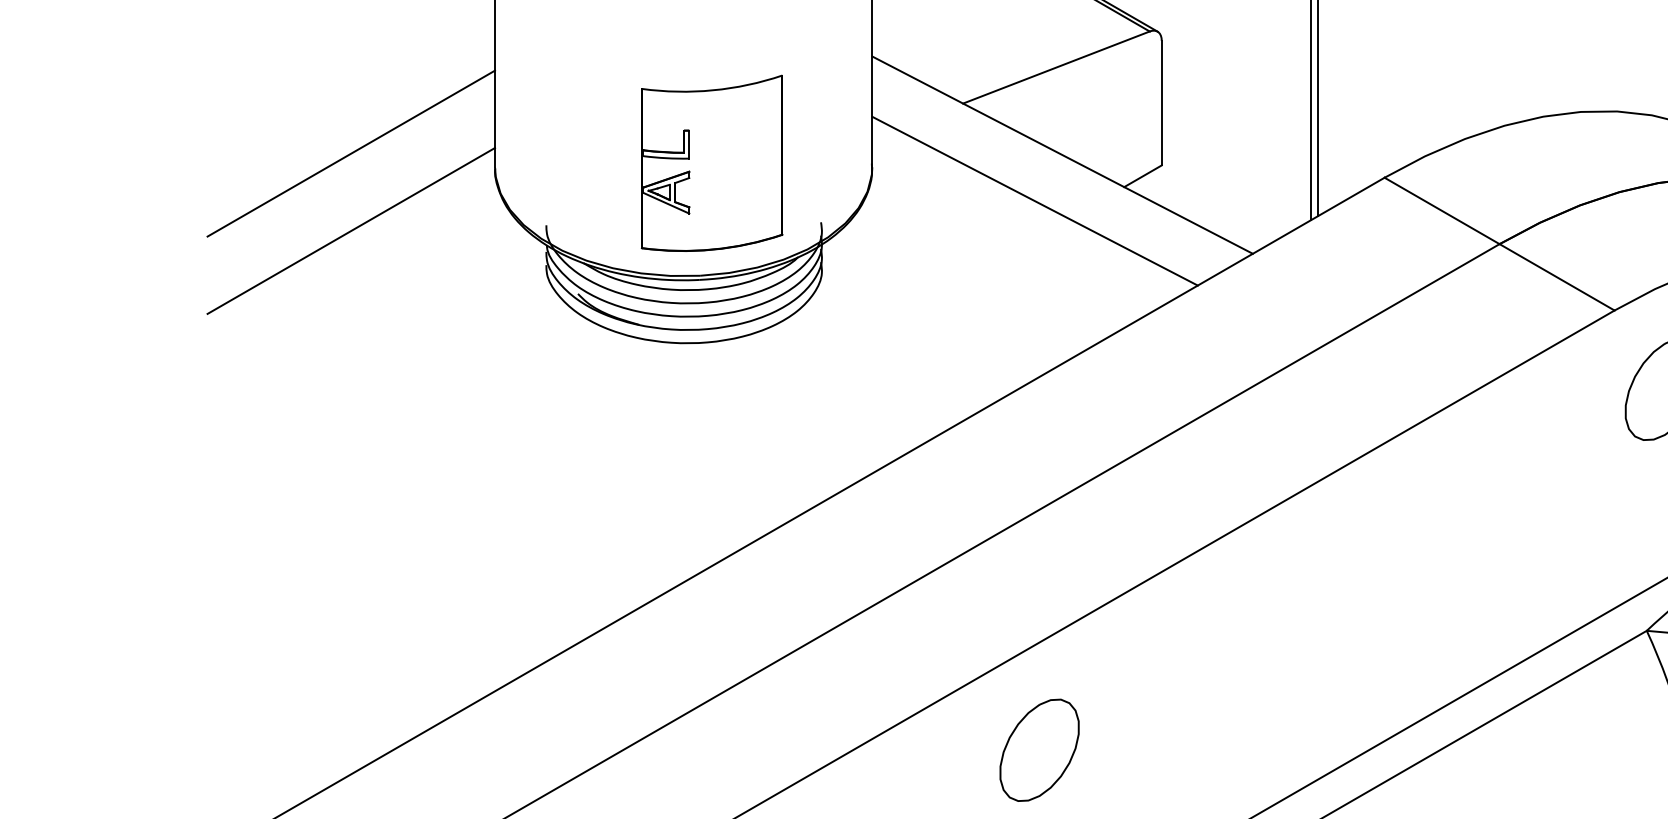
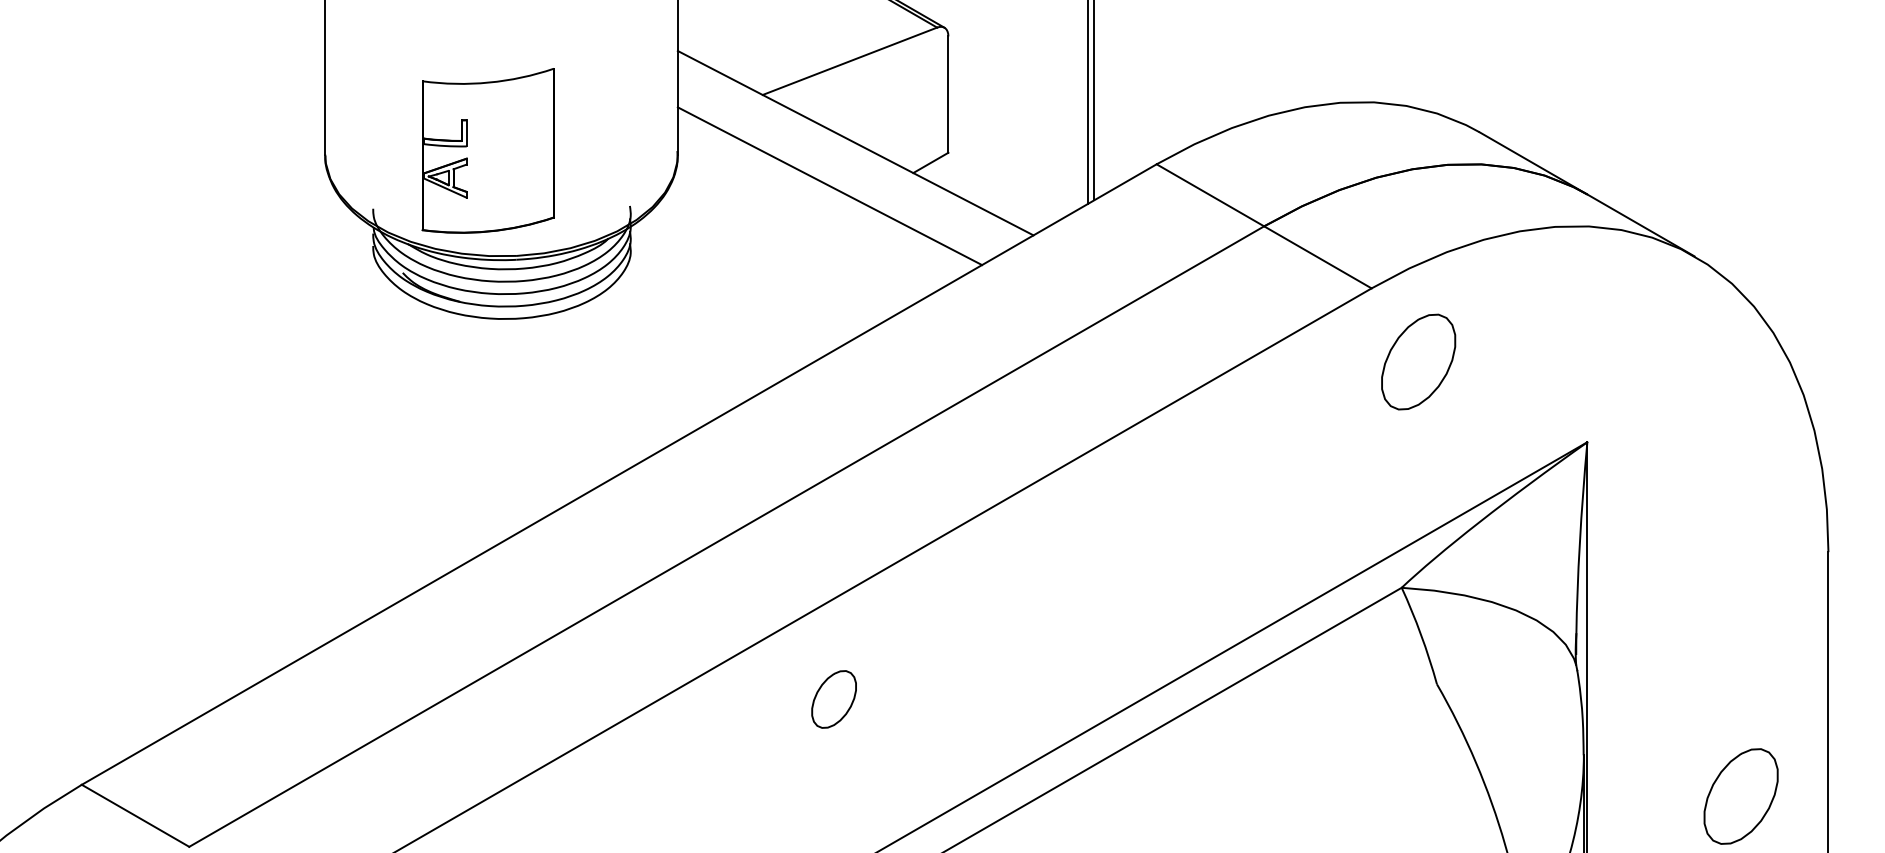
line: (350, 153) -> (190, 141), removed
part: (711, 162) -> (487, 150), moved
line: (350, 230) -> (190, 213), removed
part: (1038, 750) -> (833, 699), size x0.6

